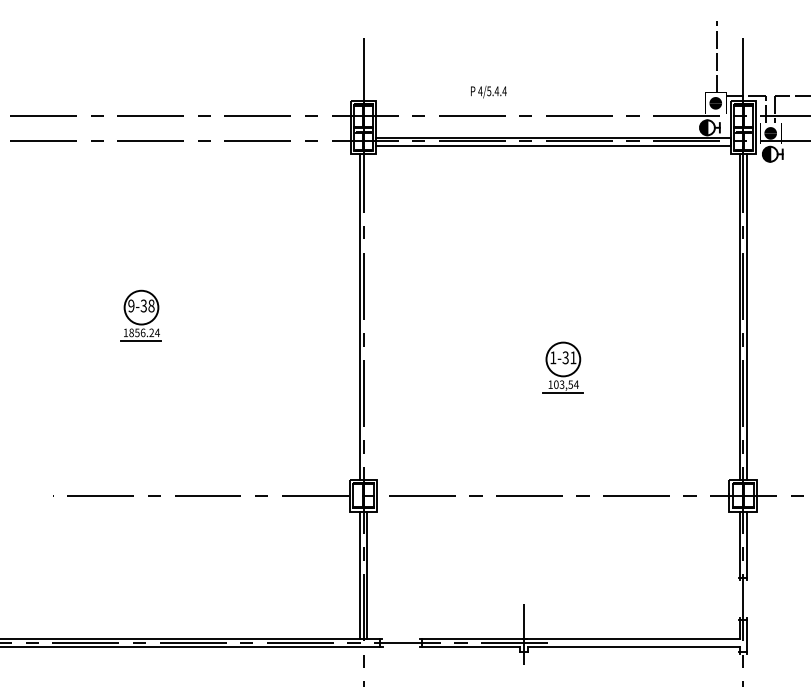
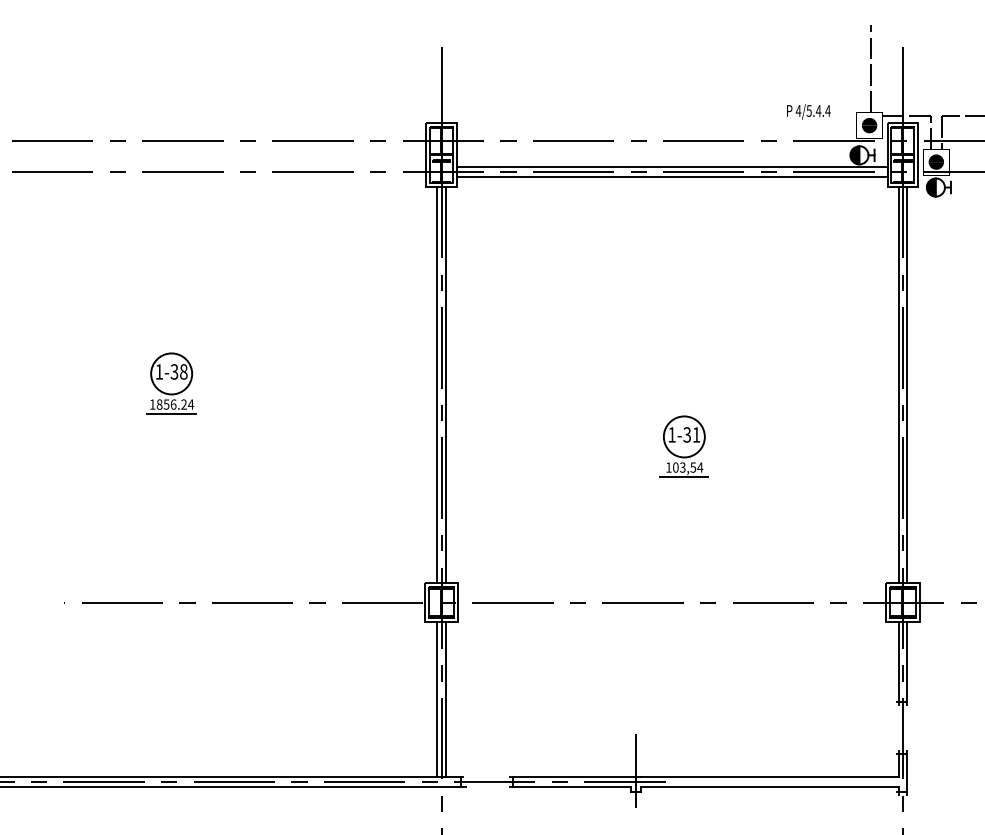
text: (488, 91) -> (808, 111), moved
text: (131, 305) -> (159, 371), 9-38 -> 1-38
line: (366, 317) -> (445, 385), added

